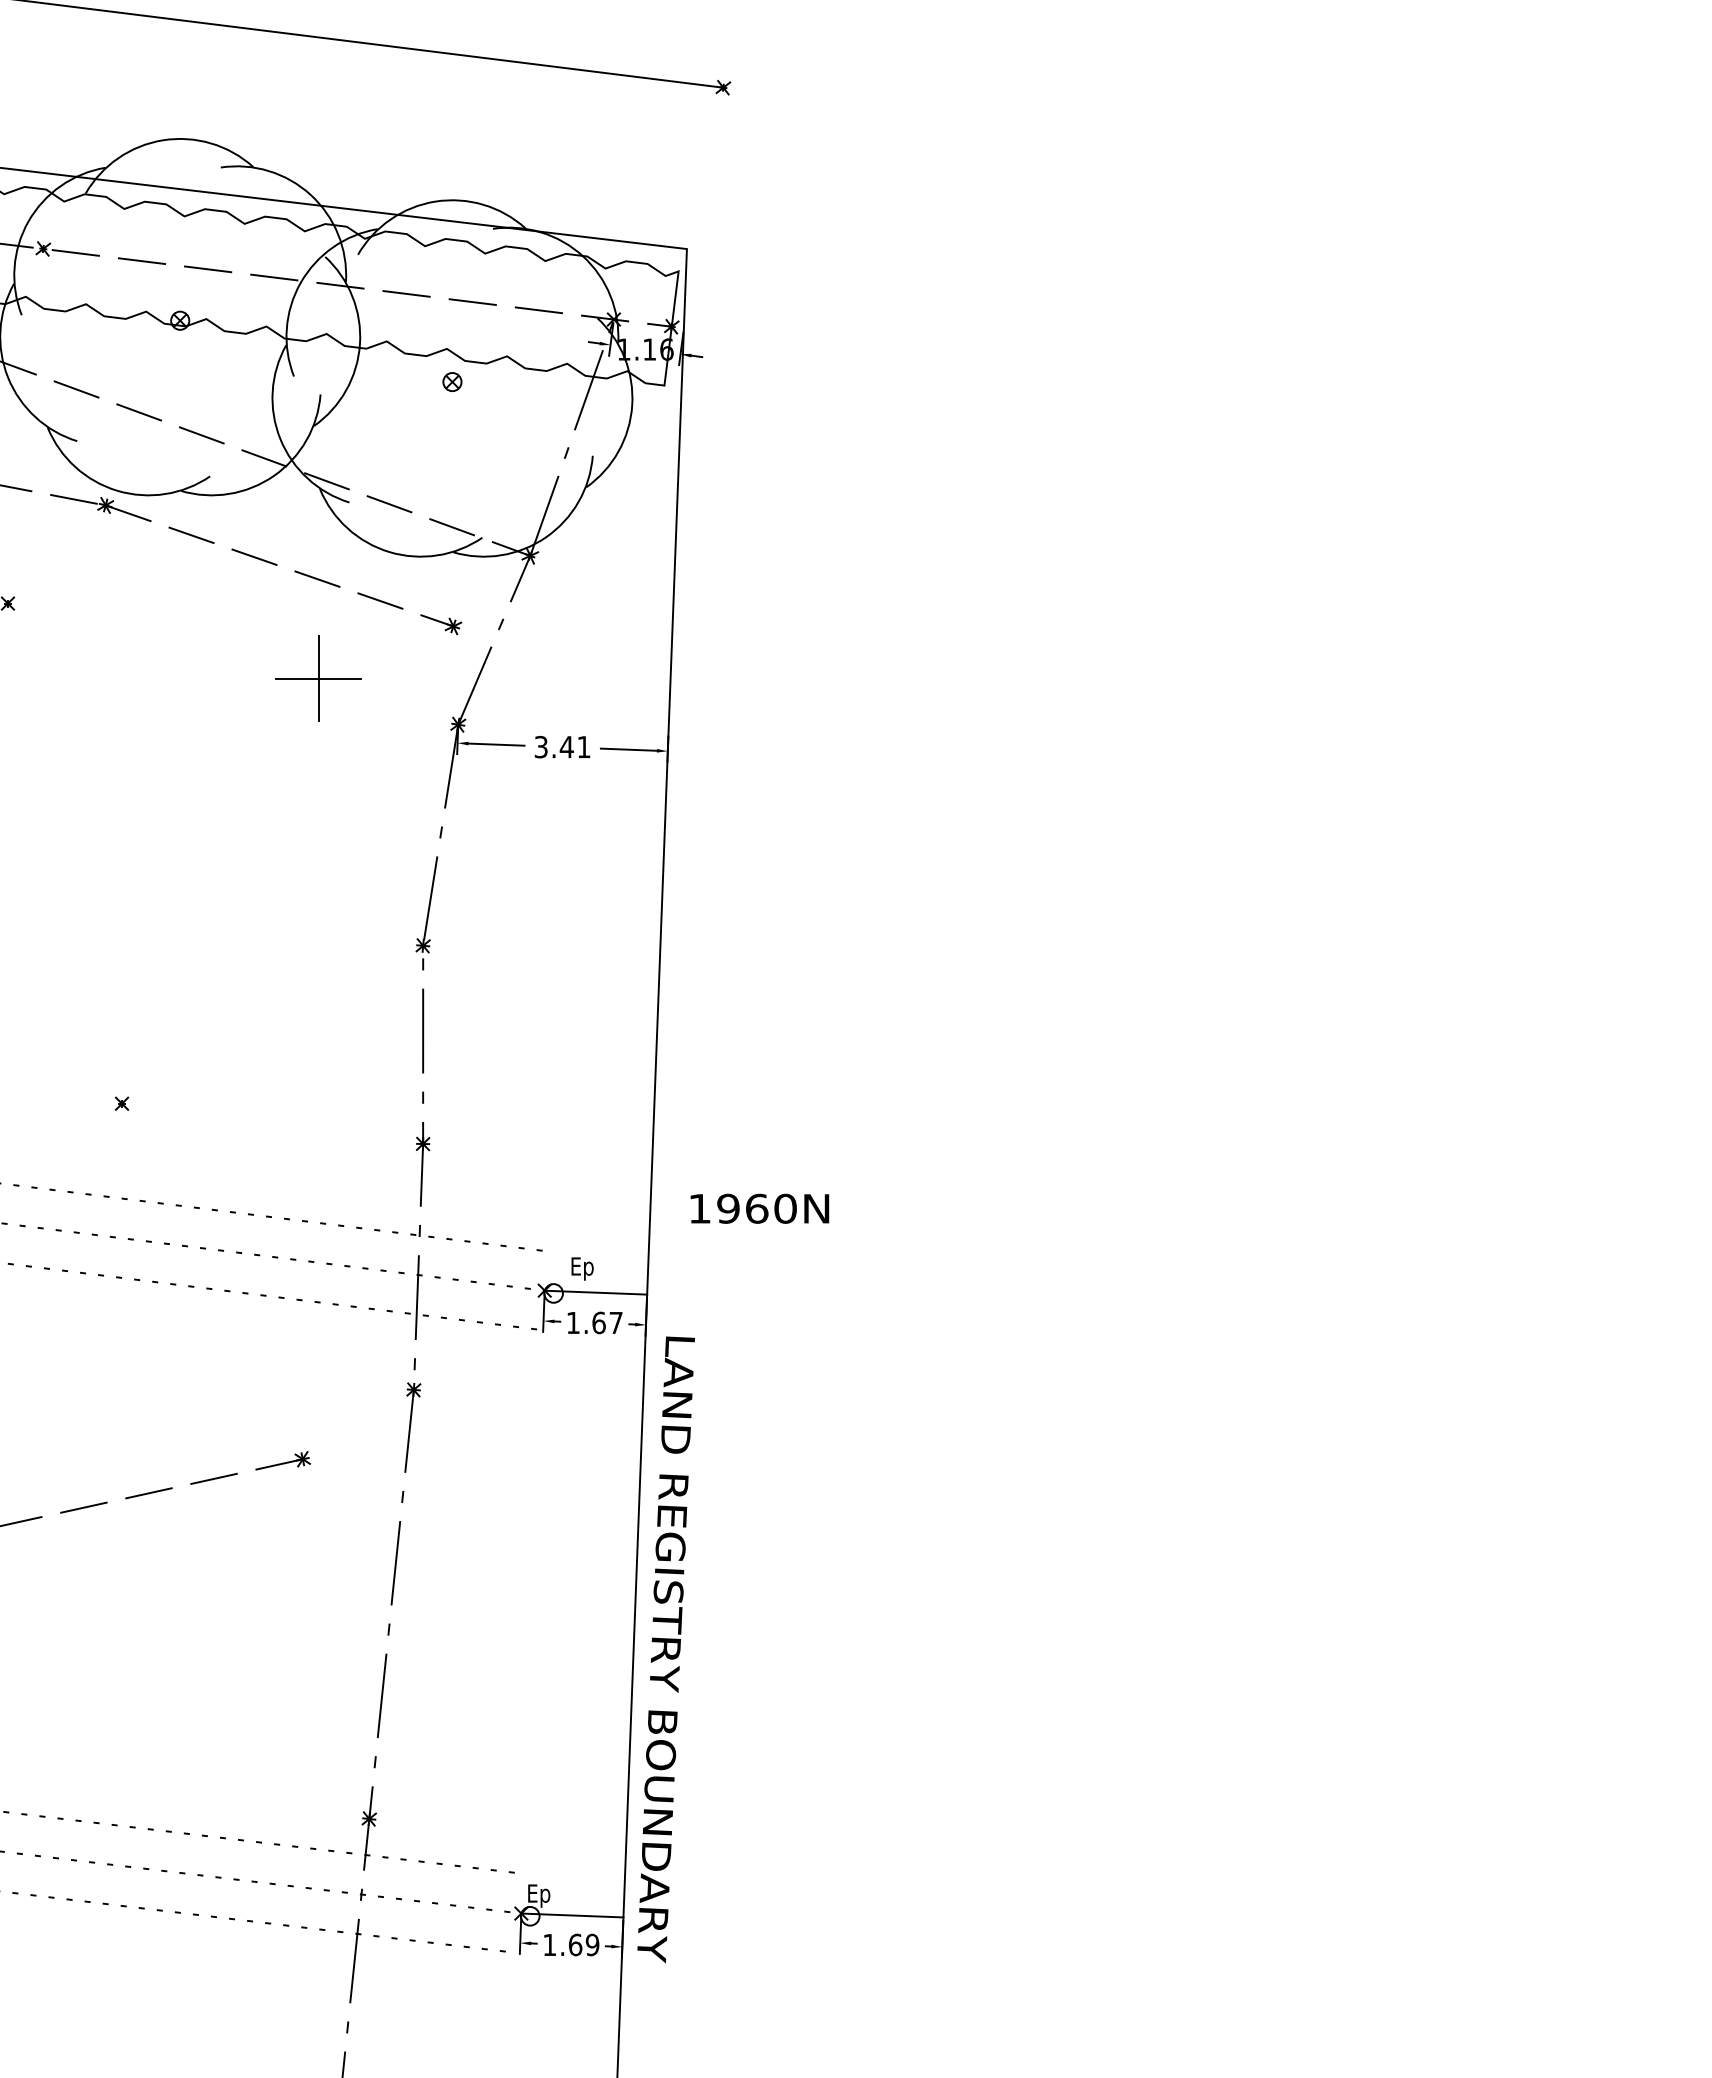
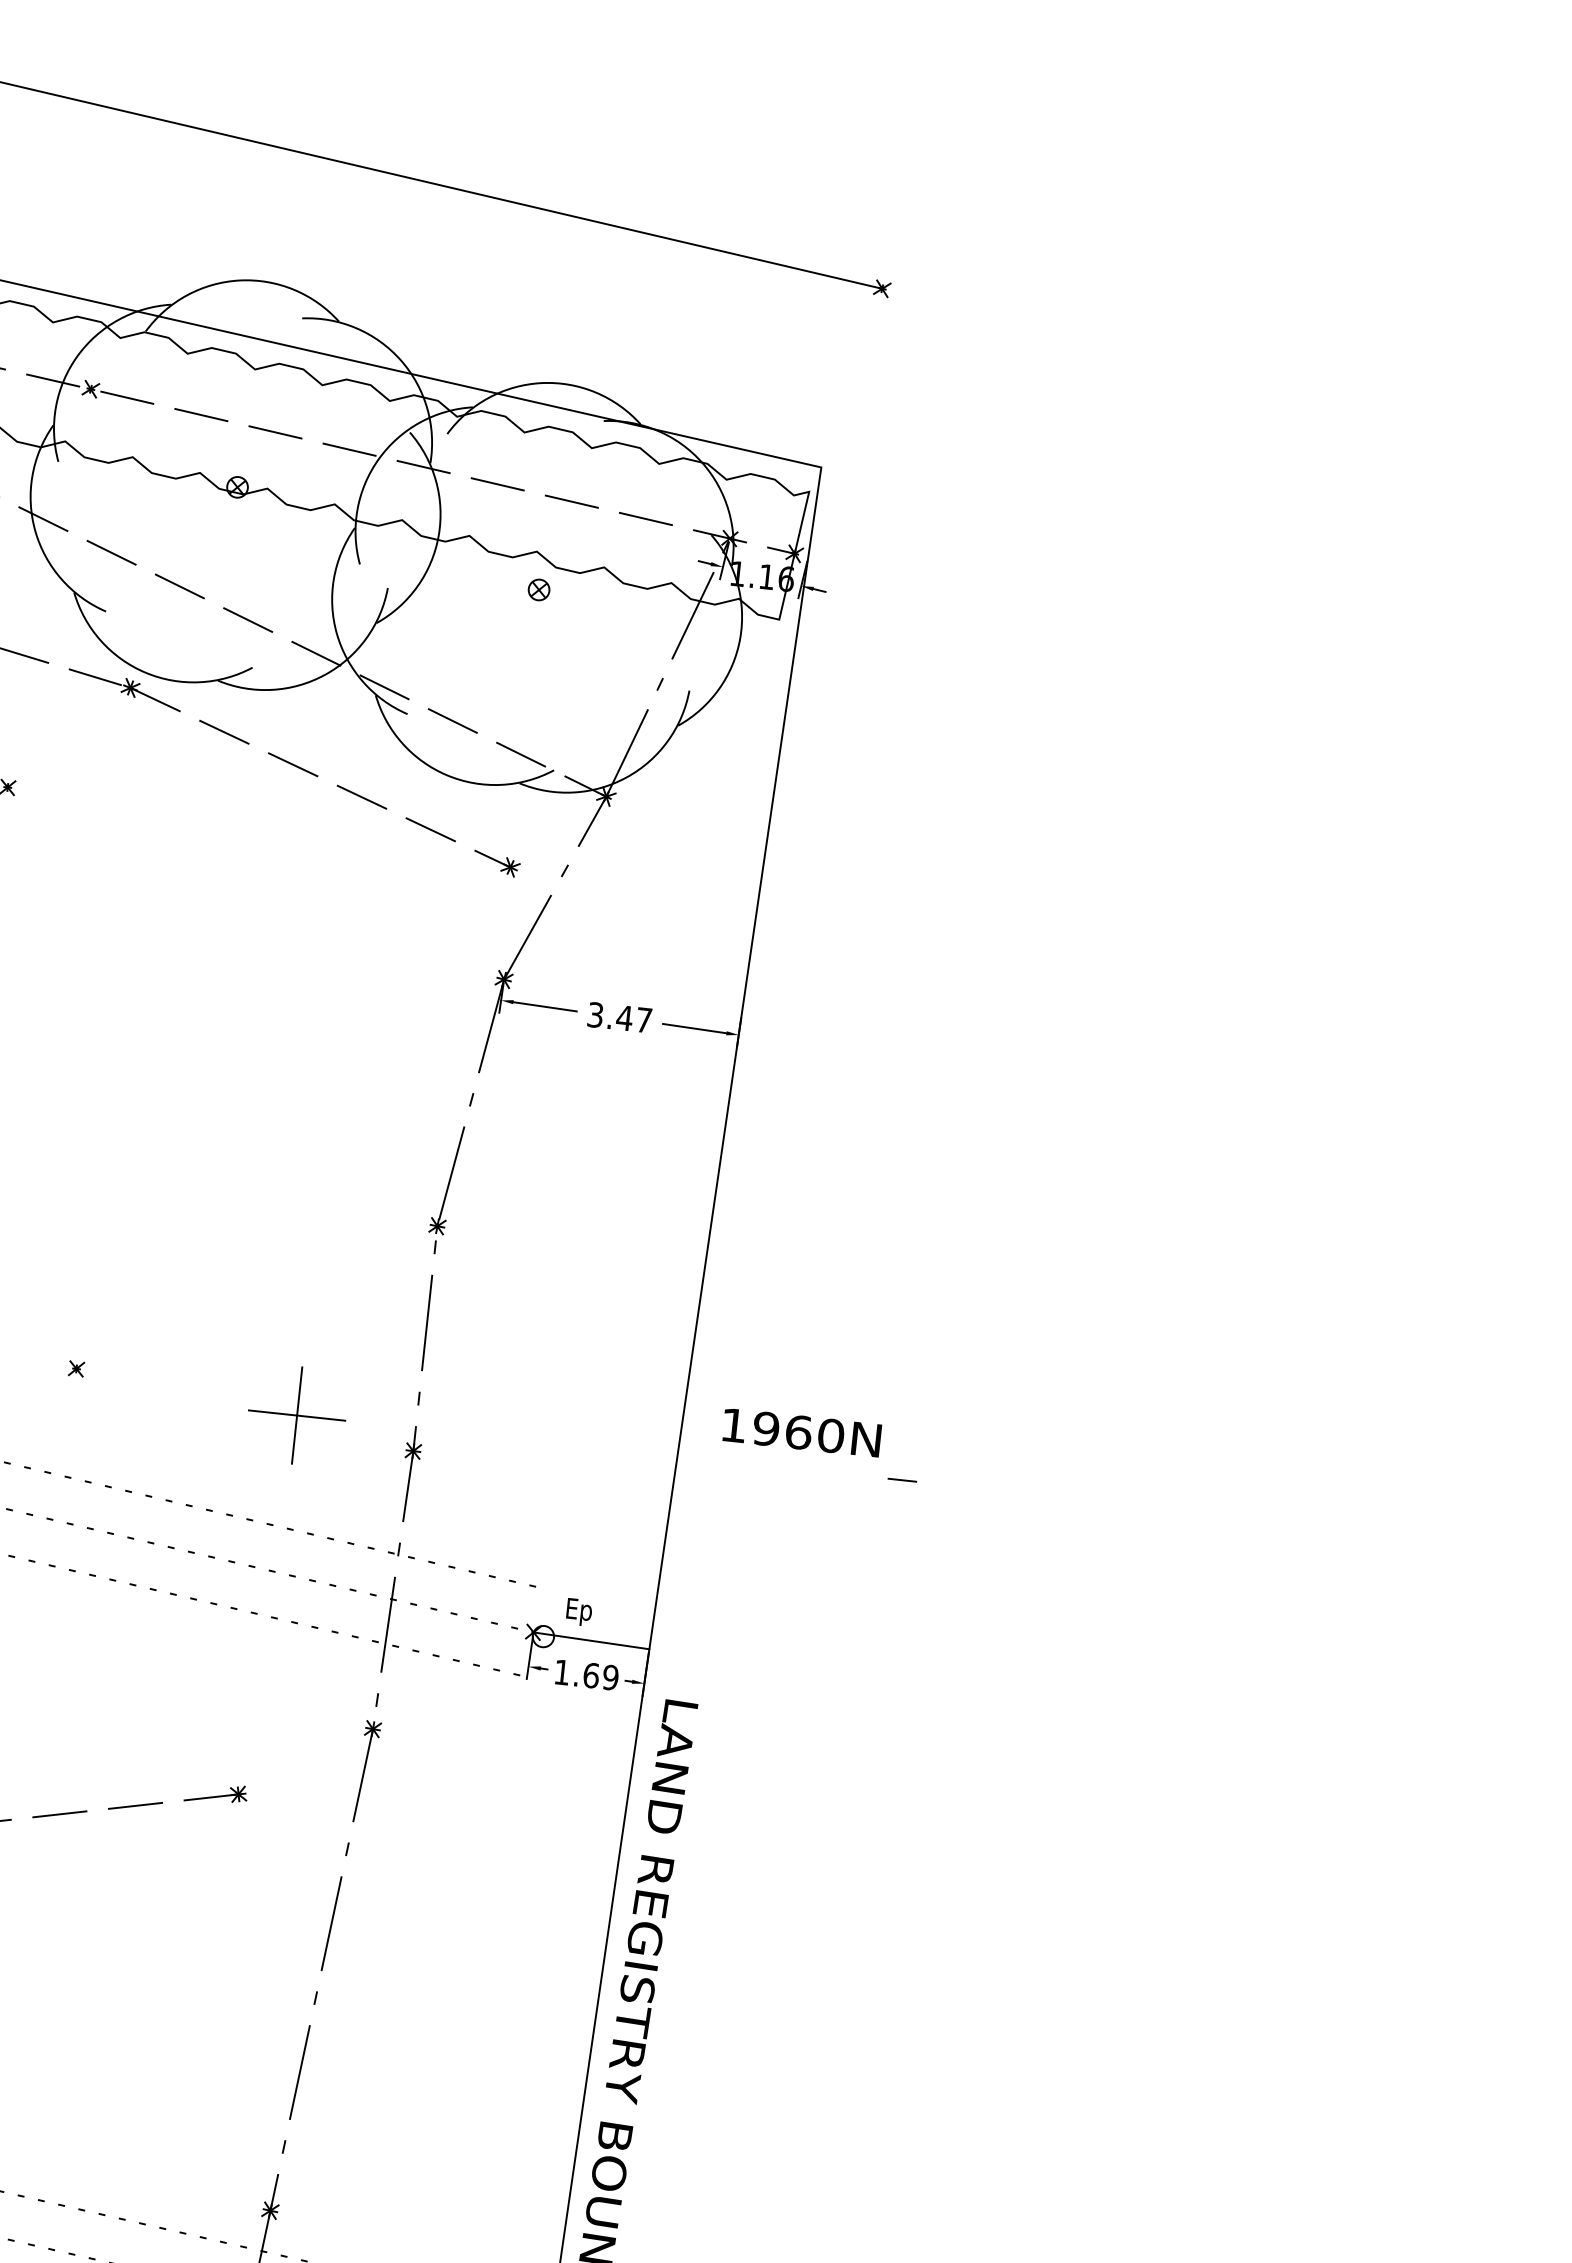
part: (318, 678) -> (297, 1415), moved
text: (583, 746) -> (643, 1019), 3.41 -> 3.47
line: (851, 1123) -> (902, 1479), added
text: (759, 1208) -> (801, 1432), moved
text: (615, 1322) -> (610, 1677), 1.67 -> 1.69

